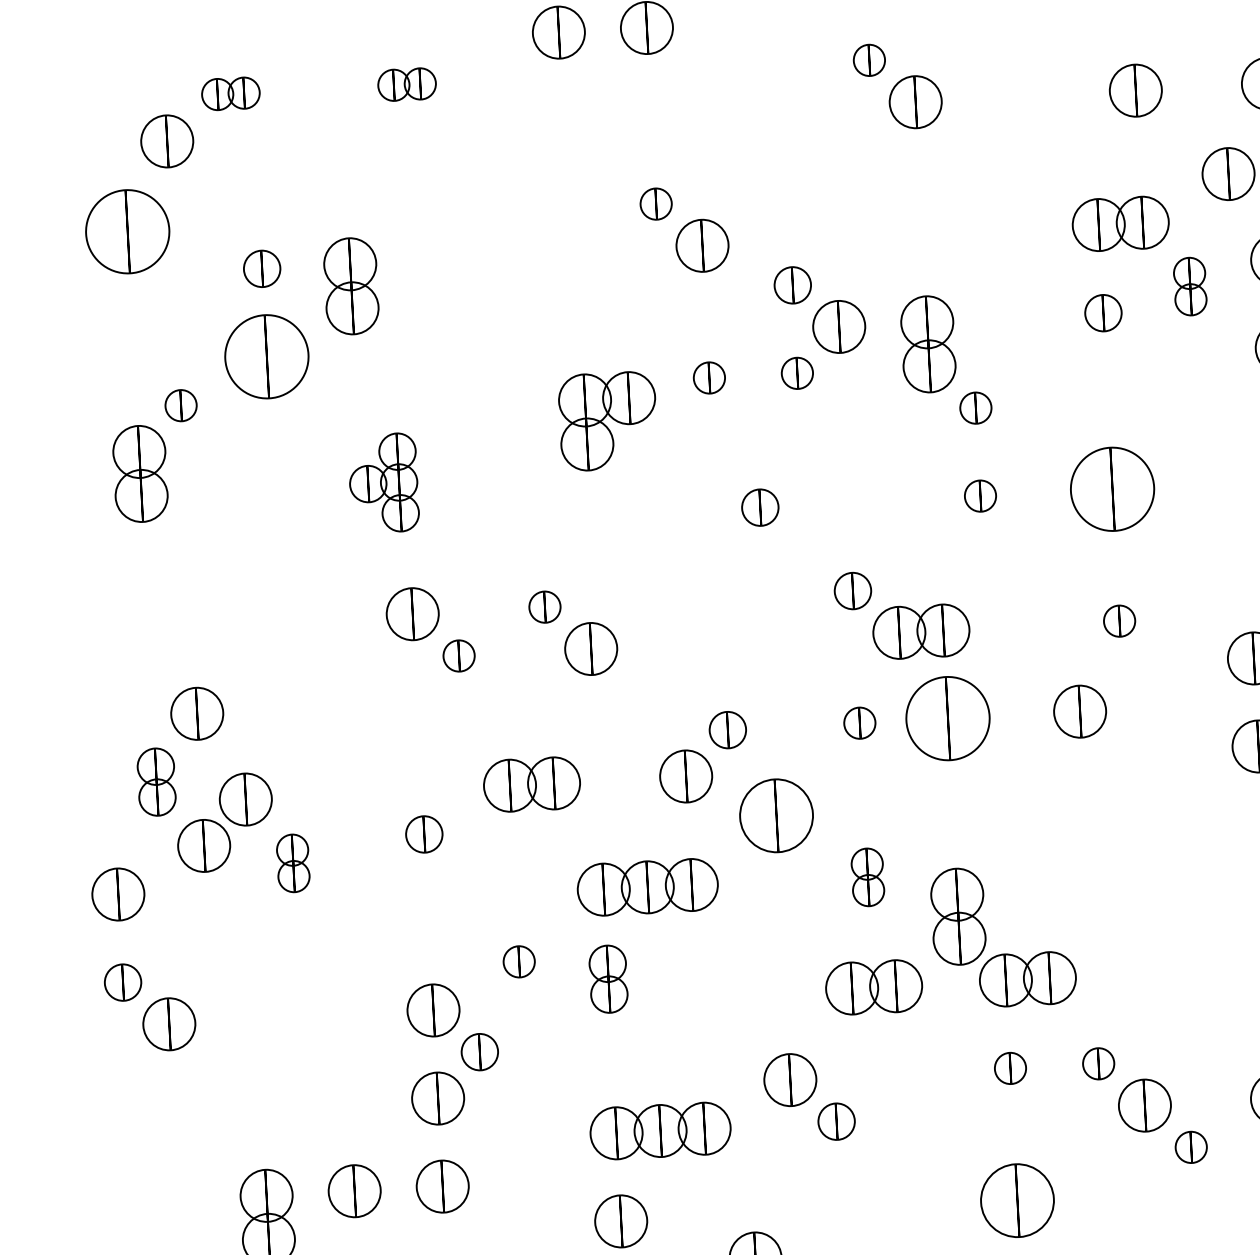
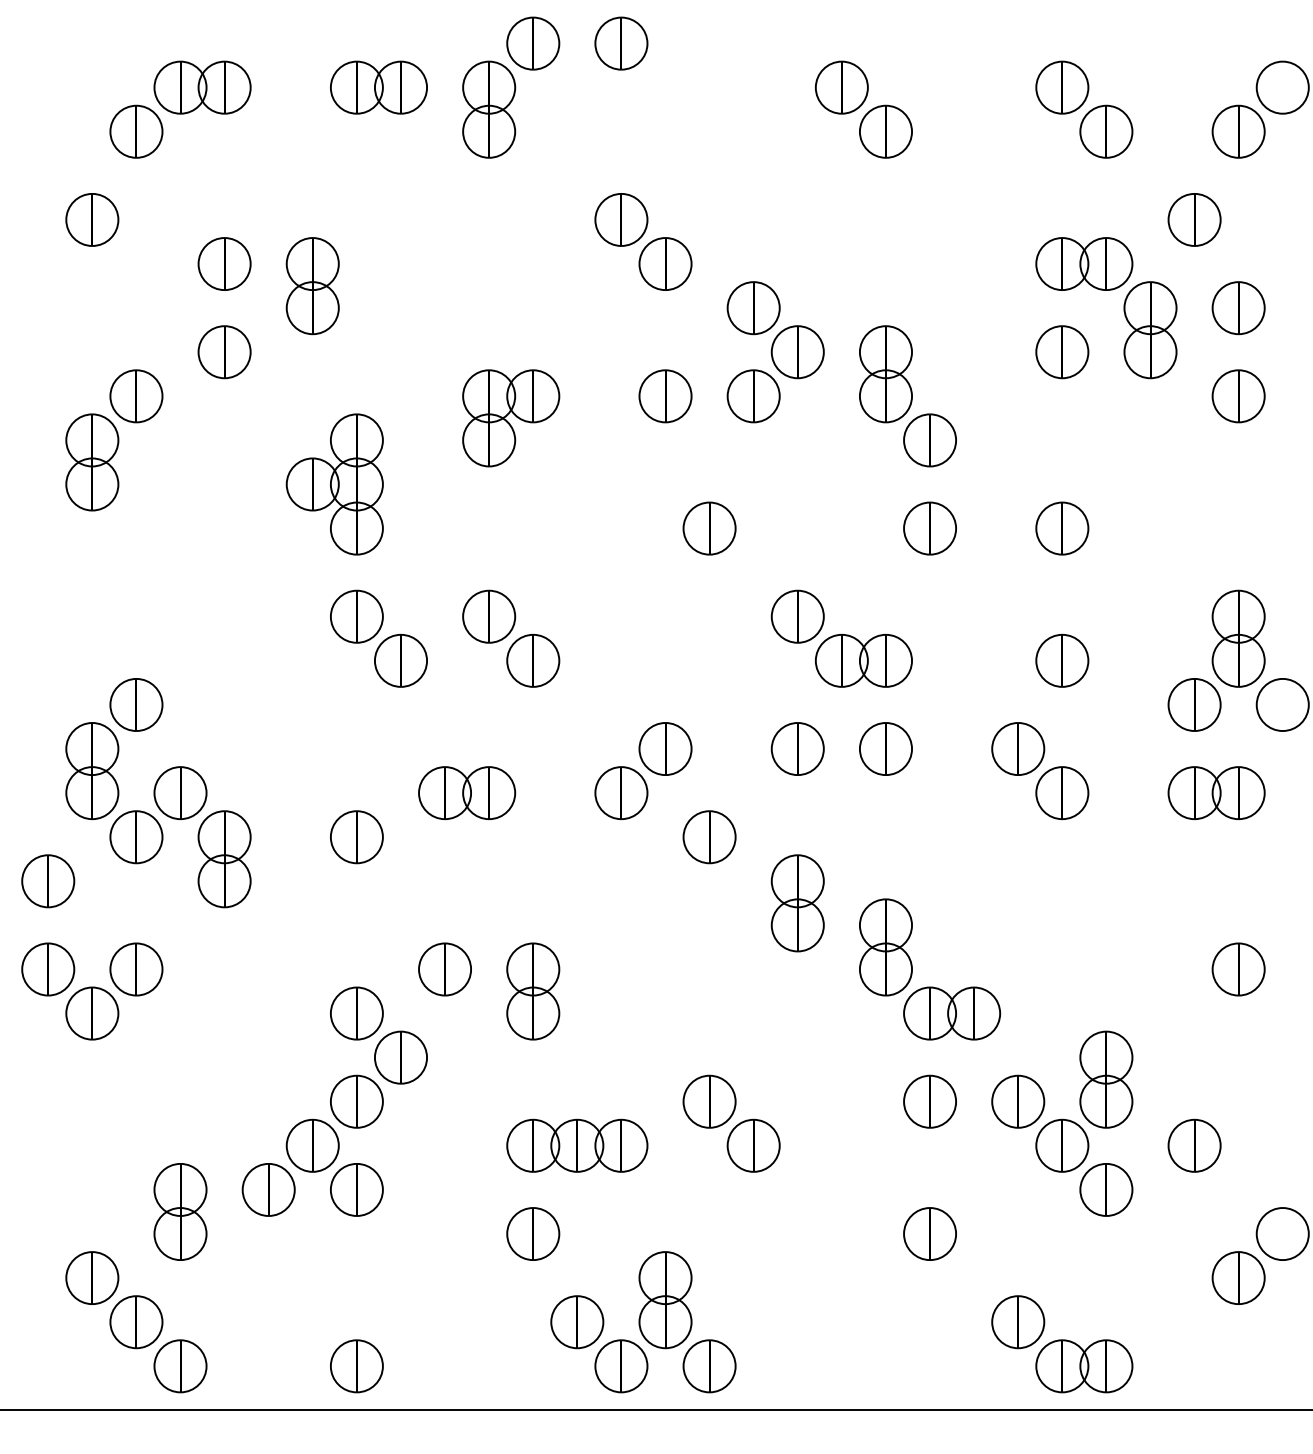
part: (1089, 48) -> (1062, 87), added
part: (869, 60) -> (841, 87), size x1.67
part: (406, 84) -> (378, 87), size x1.67
part: (230, 93) -> (202, 87), size x1.67
part: (518, 100) -> (489, 109), added
part: (656, 203) -> (621, 219), size x1.67
part: (127, 231) -> (92, 219), size x0.62
part: (262, 268) -> (224, 263), size x1.43
part: (792, 285) -> (753, 308), size x1.43
part: (1190, 286) -> (1150, 330), size x1.67
part: (1103, 313) -> (1062, 352), size x1.43
part: (266, 357) -> (224, 352), size x0.62
part: (797, 373) -> (753, 396), size x1.67
part: (709, 378) -> (665, 396), size x1.67
part: (181, 405) -> (136, 396), size x1.67
part: (975, 408) -> (929, 440), size x1.67
part: (608, 421) -> (511, 418), moved
part: (383, 483) -> (334, 484), size x1.43
part: (1112, 489) -> (1062, 528), size x0.62
part: (979, 496) -> (929, 528), size x1.67
part: (760, 507) -> (709, 528), size x1.43
part: (852, 590) -> (797, 616), size x1.43
part: (545, 607) -> (489, 616), size x1.67
part: (1119, 620) -> (1062, 660), size x1.67
part: (458, 655) -> (400, 660), size x1.67
part: (947, 718) -> (885, 748), size x0.62
part: (859, 722) -> (797, 748), size x1.67
part: (727, 729) -> (665, 748), size x1.43
part: (1126, 752) -> (1062, 792), added
part: (156, 781) -> (92, 770), size x1.43
part: (776, 816) -> (709, 837), size x0.71
part: (423, 834) -> (356, 837), size x1.43
part: (293, 863) -> (224, 859), size x1.67
part: (867, 877) -> (797, 903), size x1.67
part: (647, 887) -> (577, 901), removed
part: (518, 961) -> (444, 969), size x1.67
part: (211, 978) -> (136, 969), added
part: (608, 979) -> (533, 991), size x1.43
part: (123, 982) -> (48, 969), size x1.43
part: (874, 987) -> (798, 1013), removed
part: (1185, 1037) -> (1106, 1079), added
part: (479, 1052) -> (400, 1057), size x1.43
part: (1098, 1063) -> (1018, 1101), size x1.67
part: (1009, 1068) -> (929, 1101), size x1.67
part: (836, 1121) -> (753, 1145), size x1.43
part: (396, 1144) -> (312, 1145), added
part: (1191, 1146) -> (1106, 1189), size x1.67
part: (1016, 1200) -> (929, 1233), size x0.71

